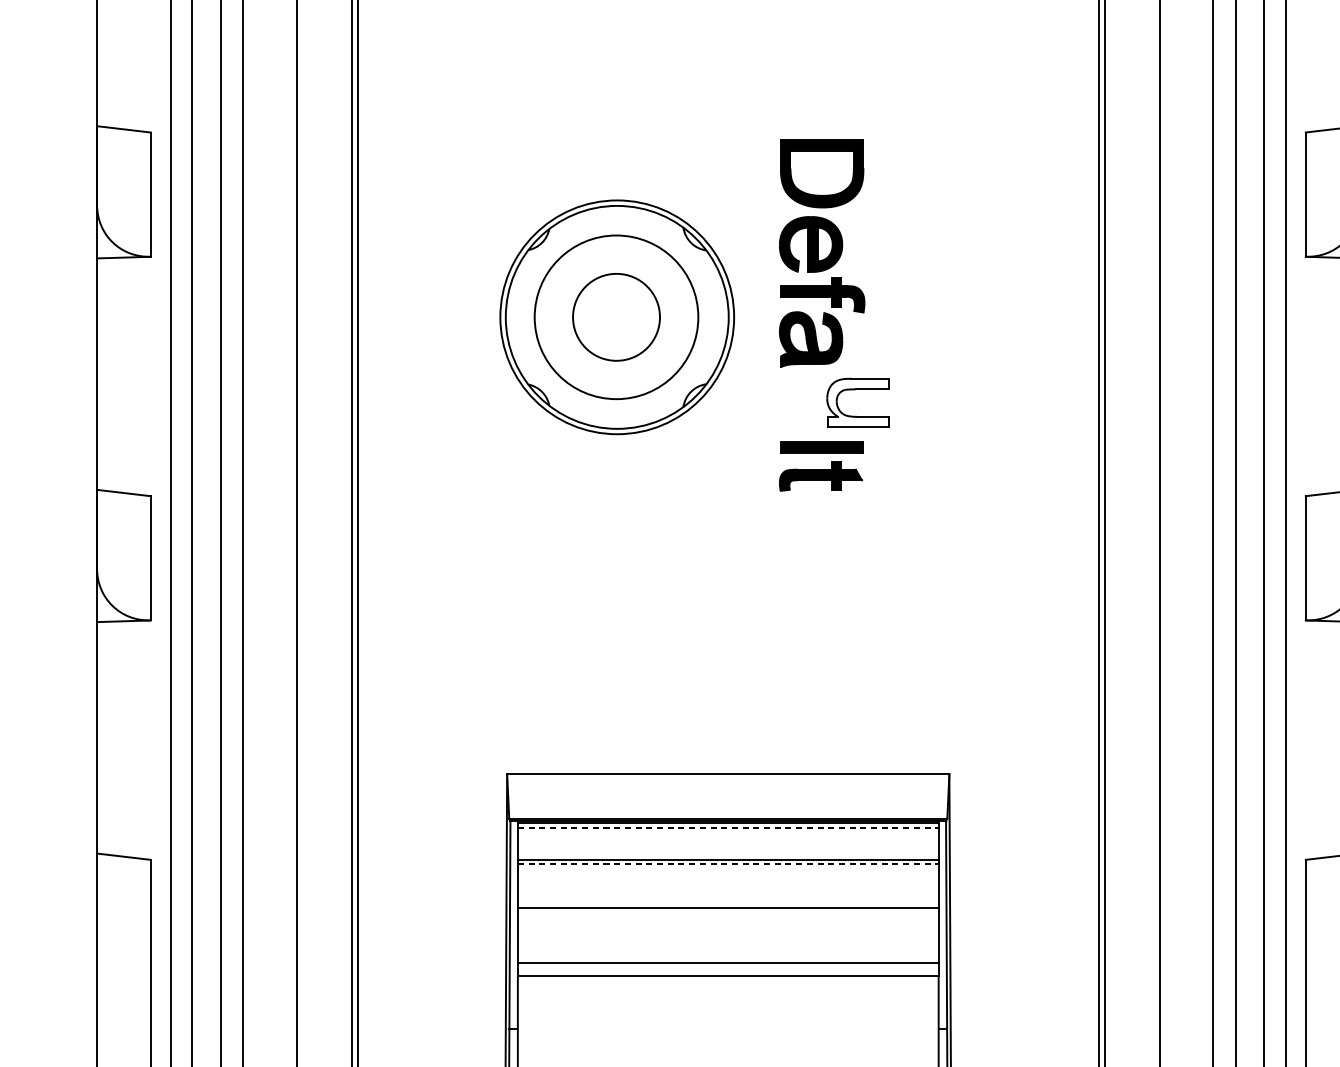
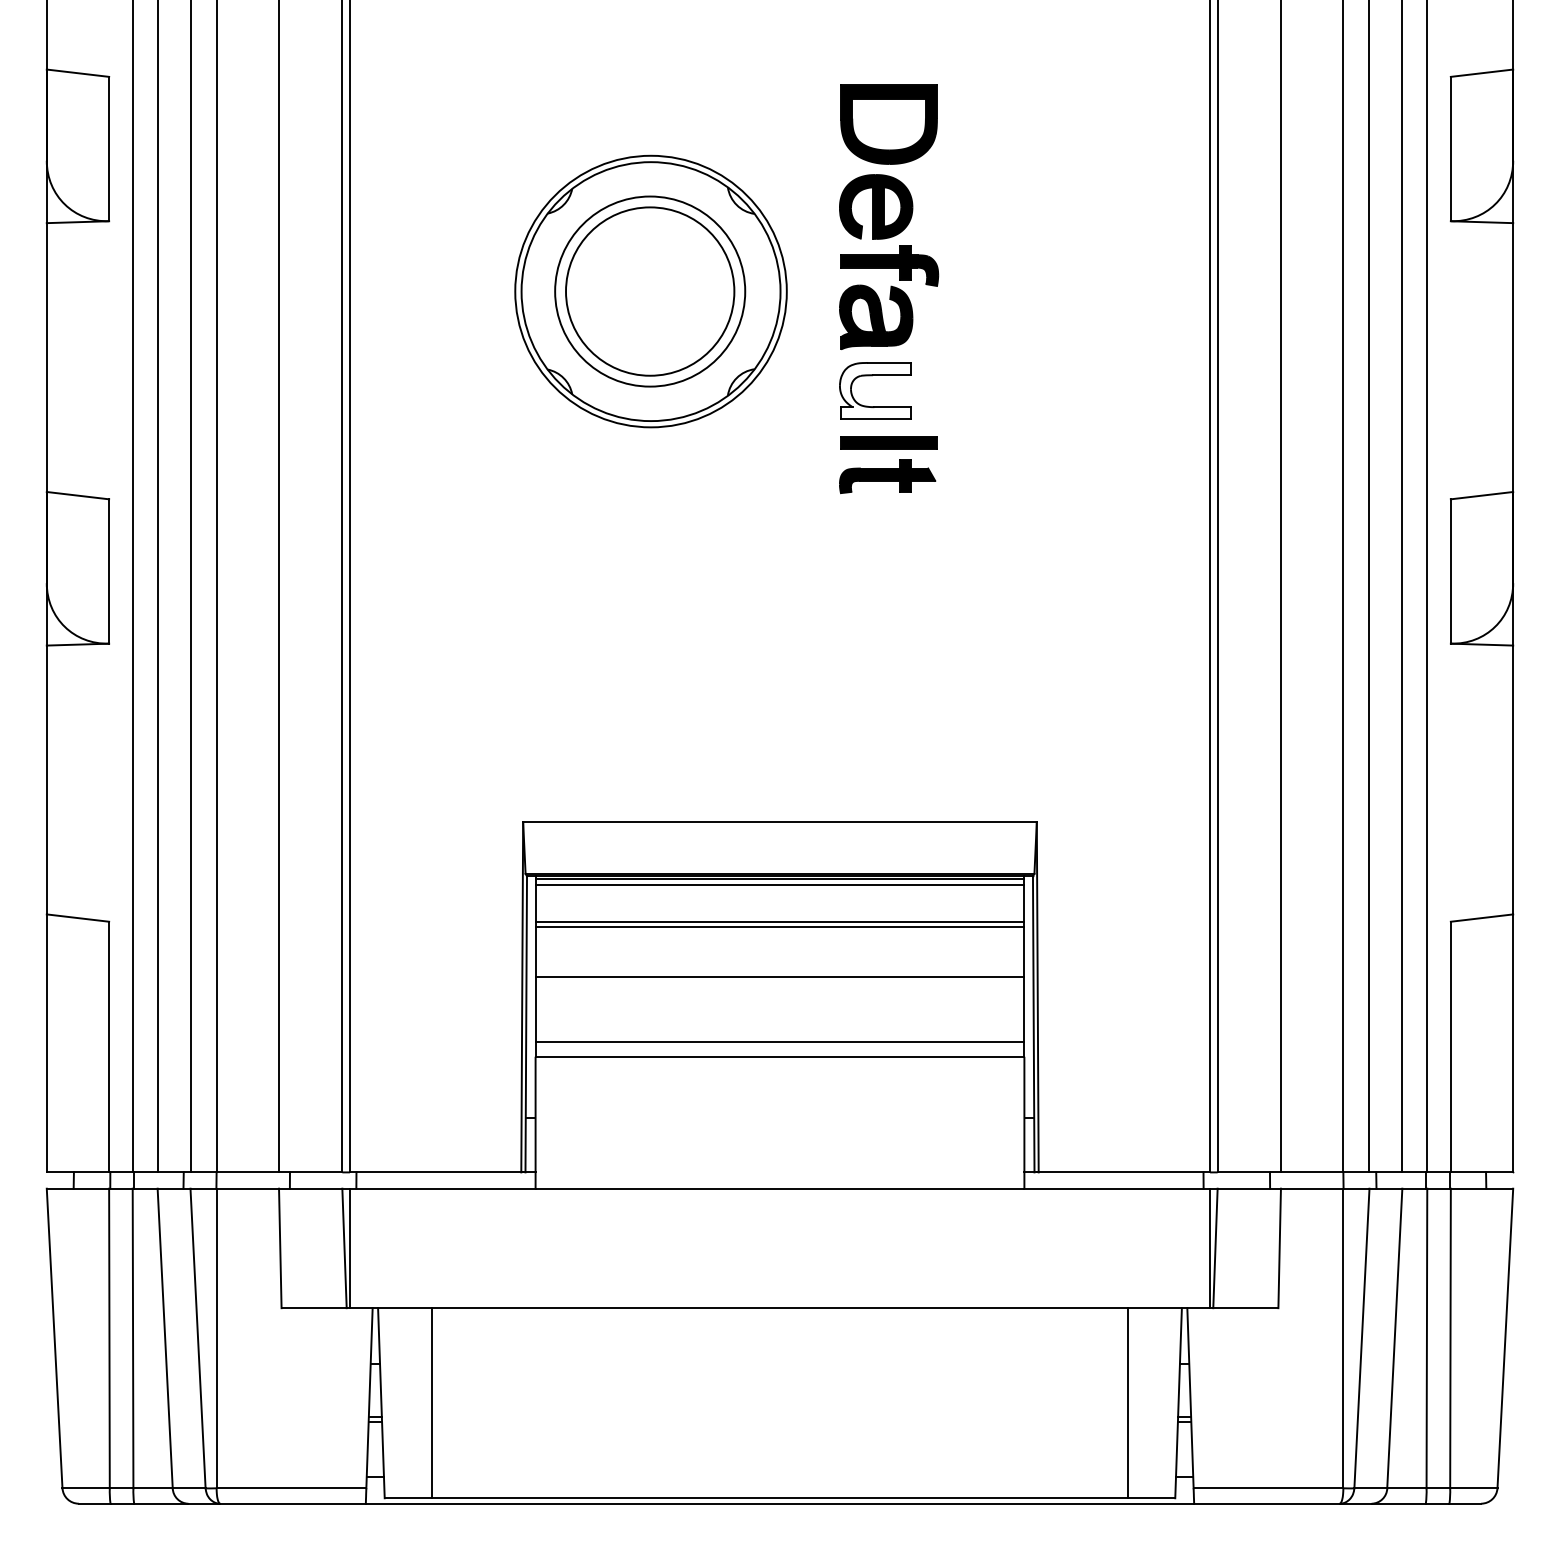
circle: (616, 317) -> (650, 291), size x1.67
part: (855, 390) -> (872, 376), moved
line: (728, 827) -> (780, 884), dashed -> solid
line: (728, 863) -> (780, 926), dashed -> solid

